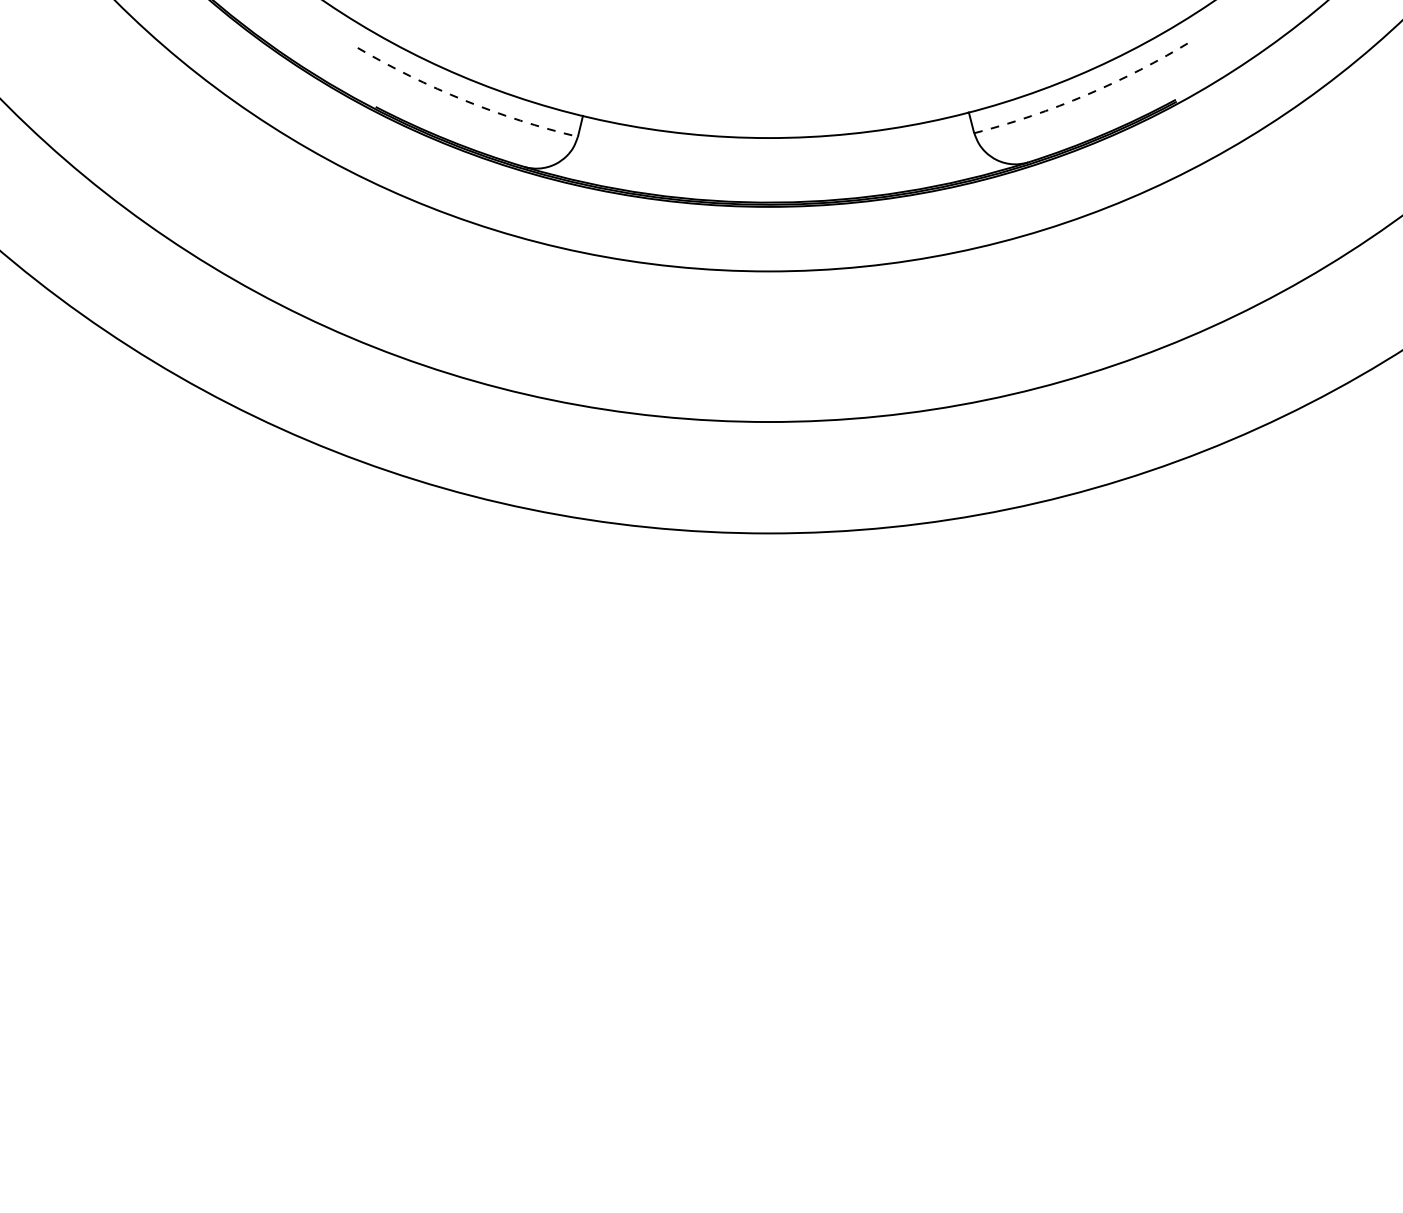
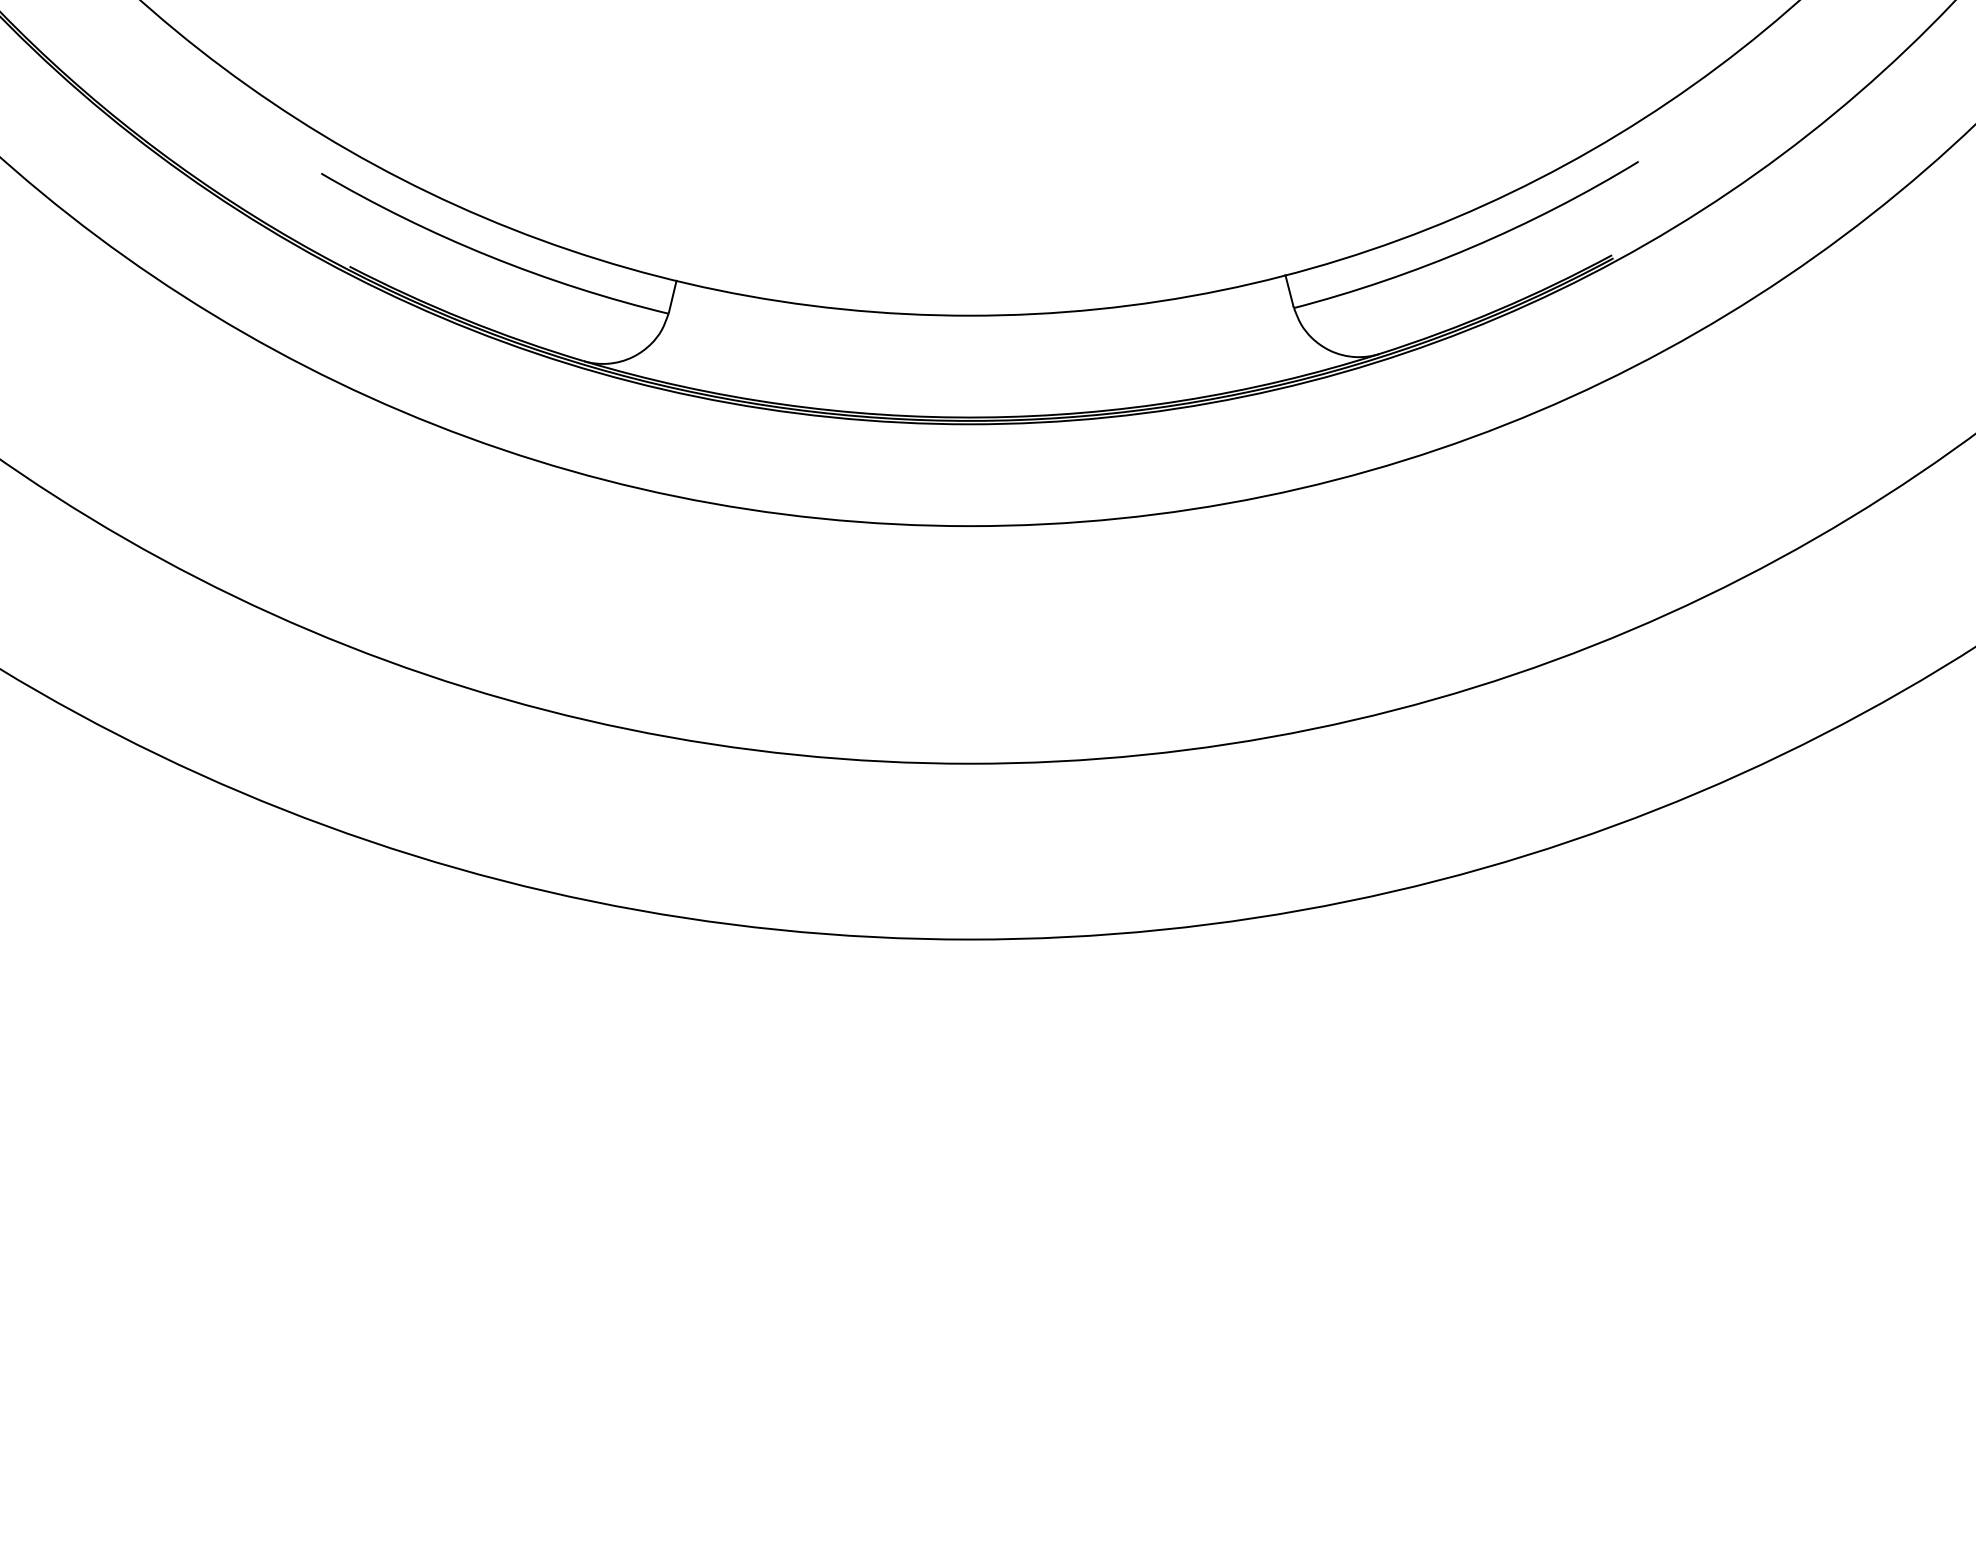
arc: (1086, 94) -> (1471, 246), dashed -> solid
arc: (464, 100) -> (489, 256), dashed -> solid

